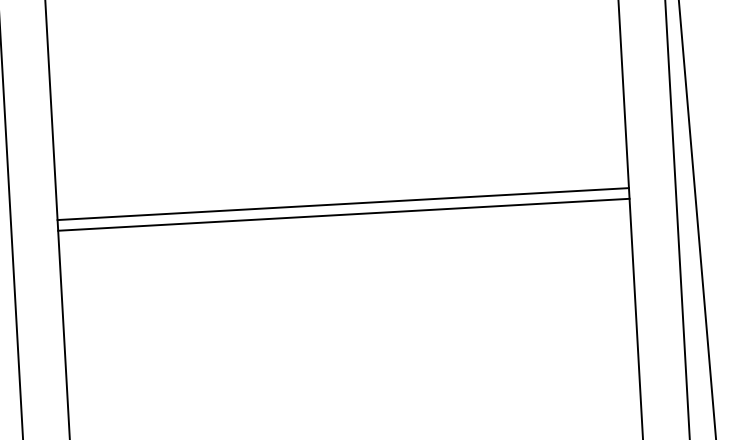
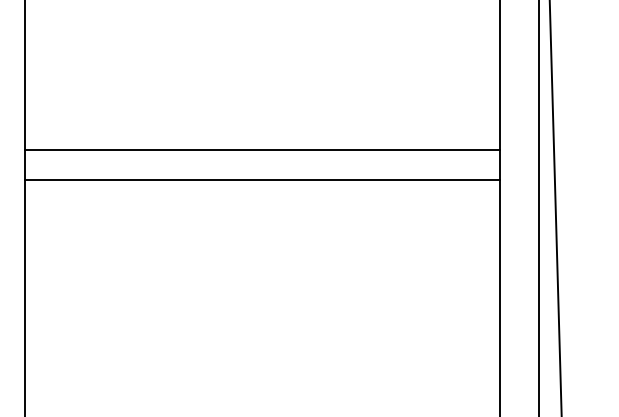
line: (342, 204) -> (261, 179), moved
line: (342, 214) -> (261, 150), moved

